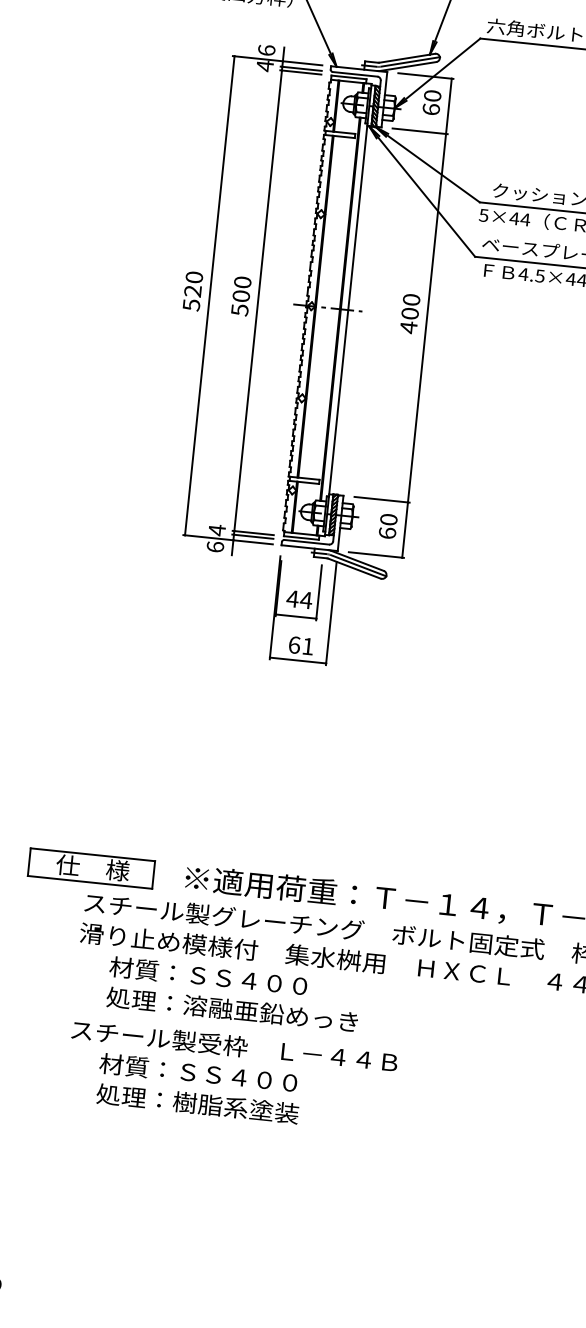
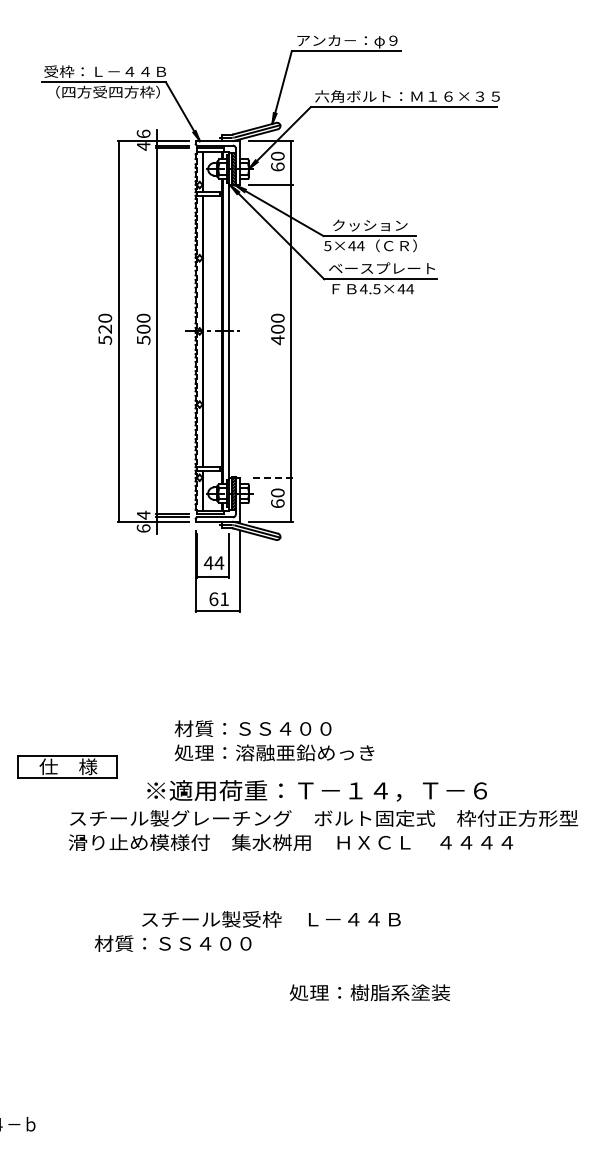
line: (381, 499) -> (270, 477), solid -> dashed
part: (91, 867) -> (67, 766), moved
text: (233, 994) -> (274, 740), moved
text: (234, 1046) -> (271, 919), moved
text: (197, 1103) -> (369, 992), moved

